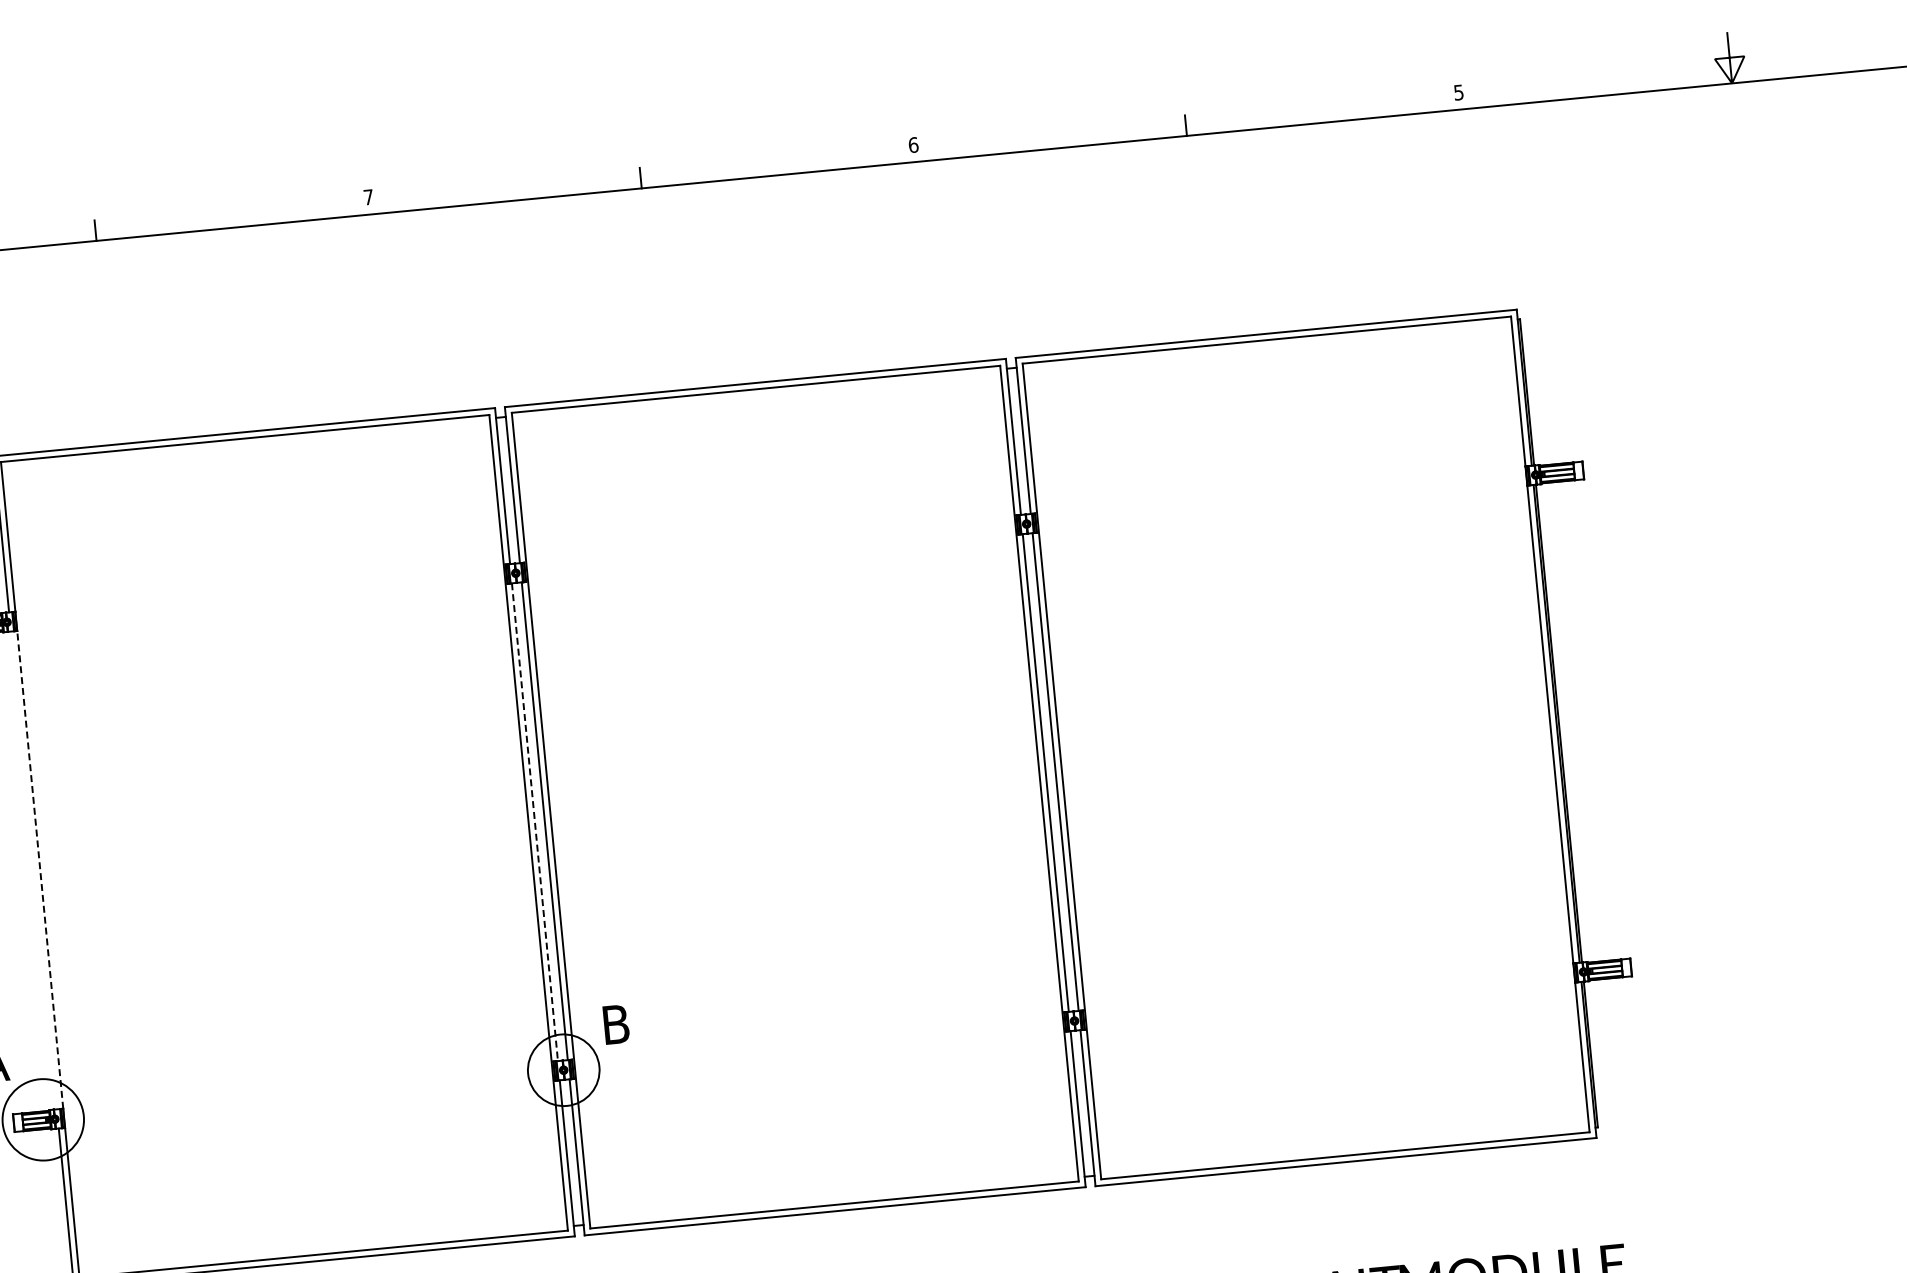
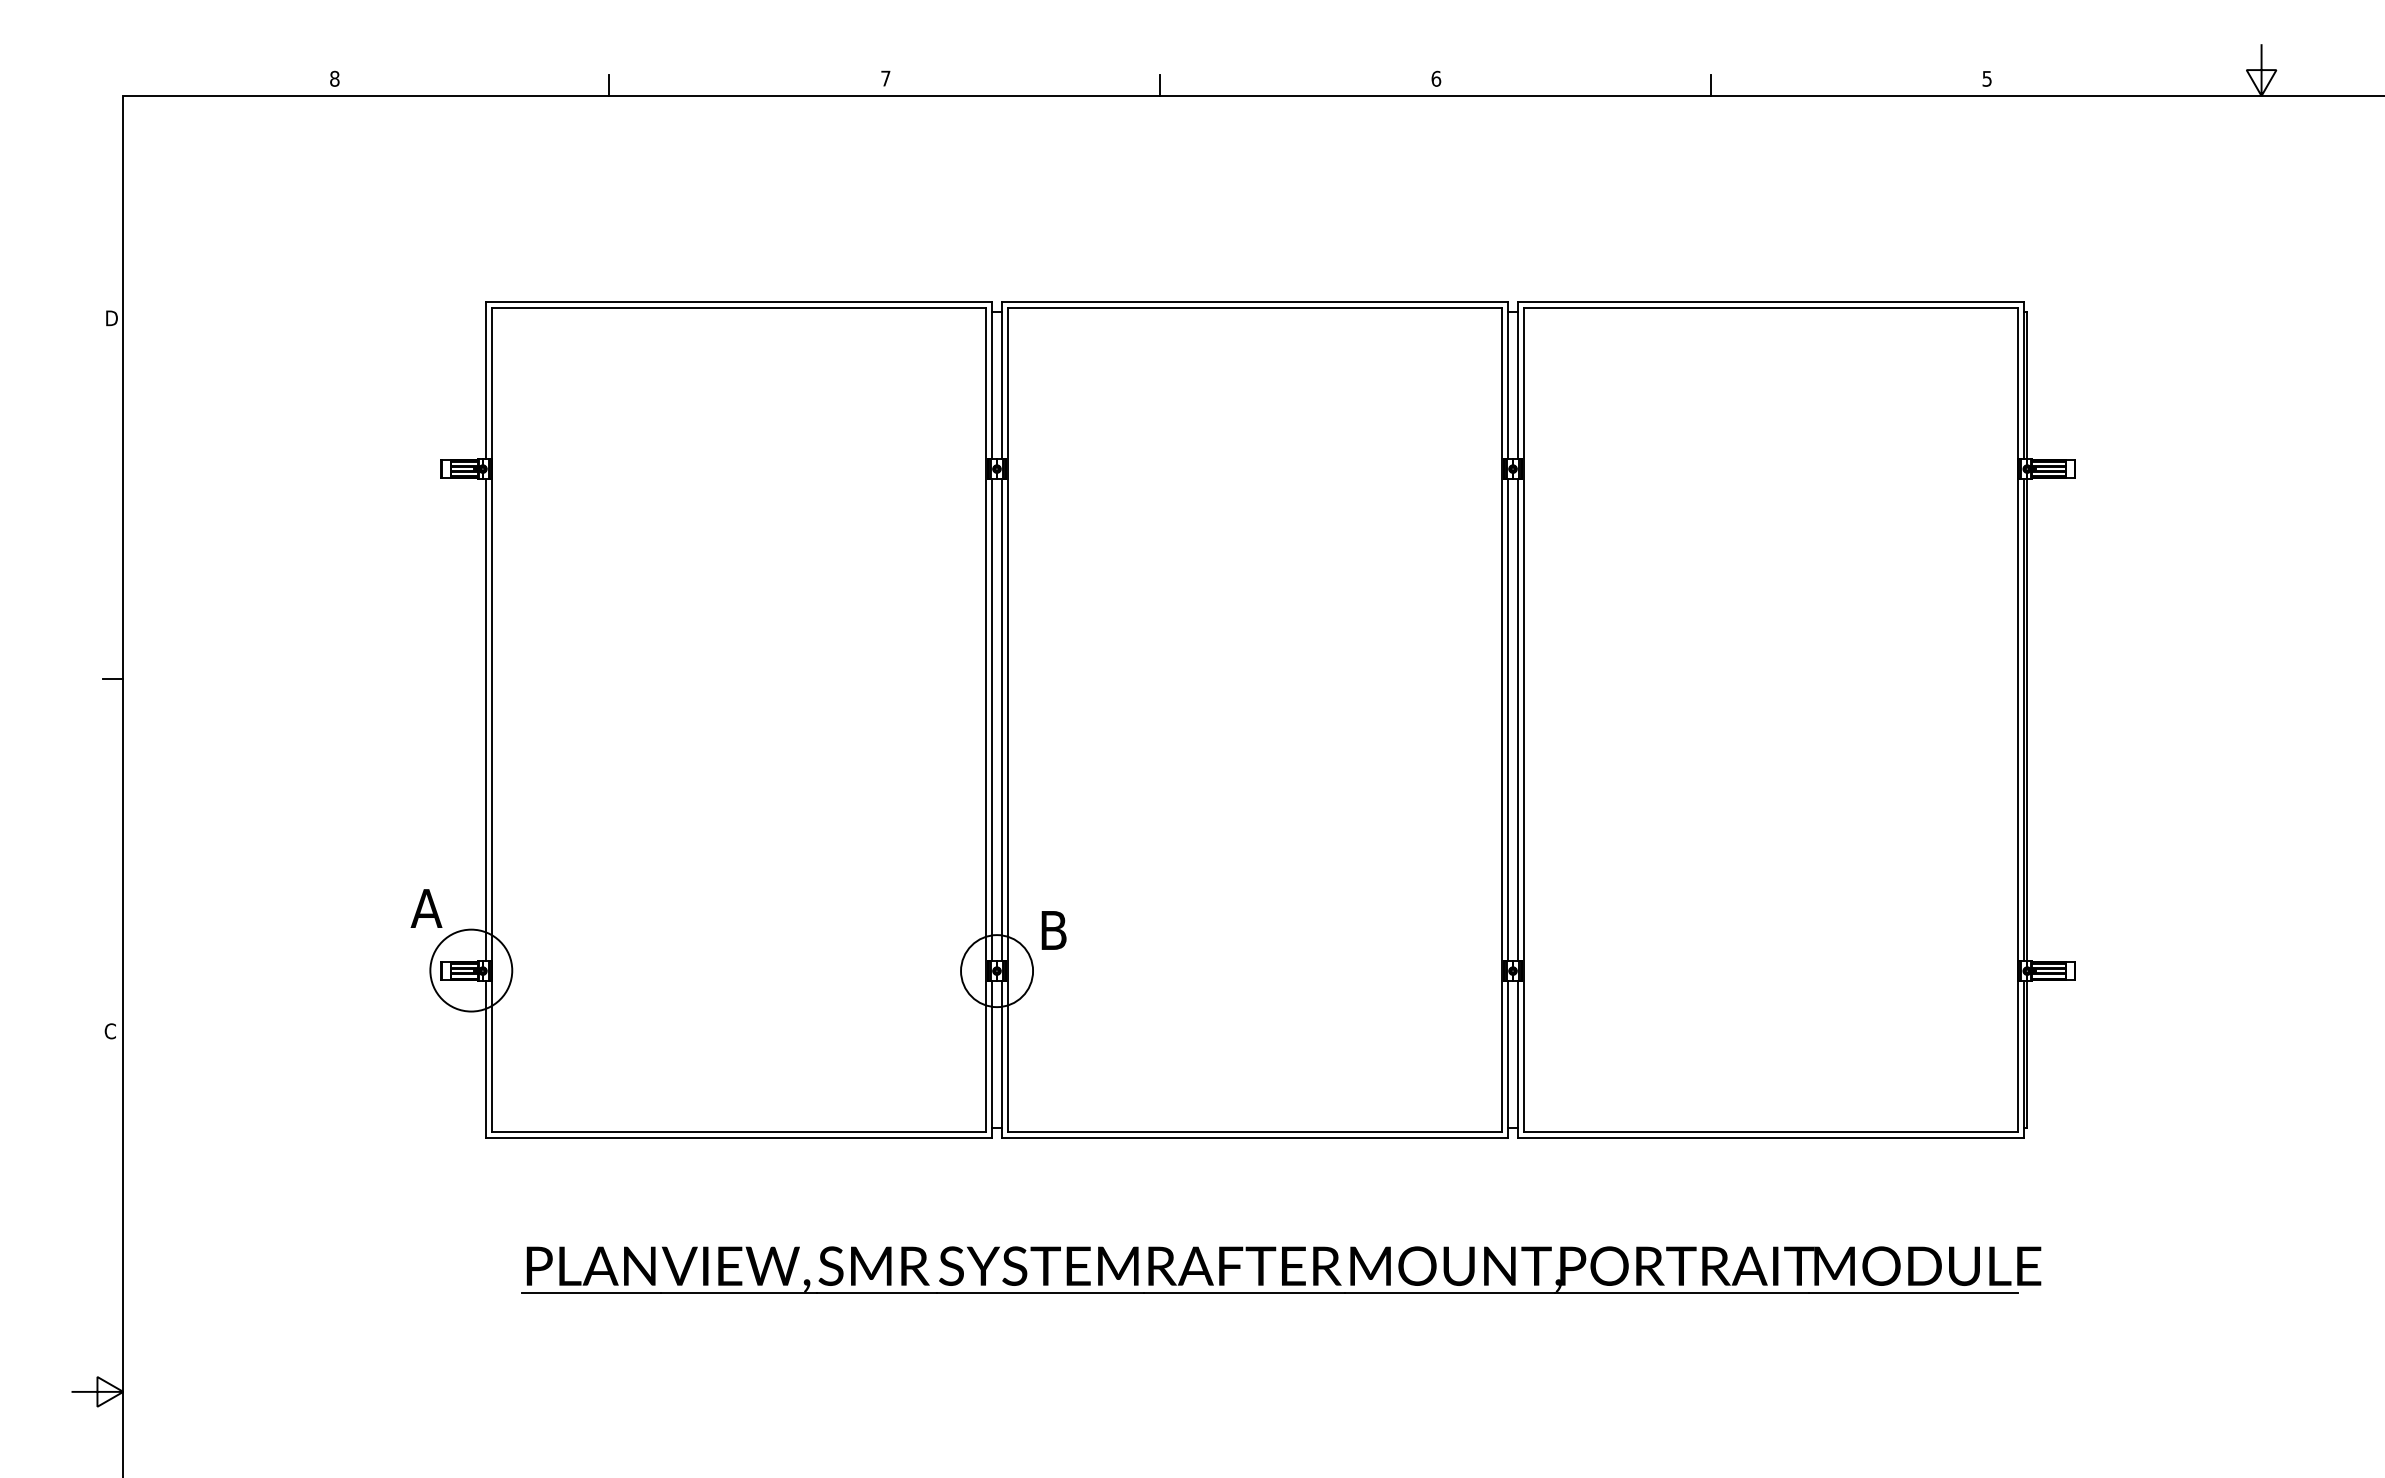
line: (535, 822) -> (992, 720), dashed -> solid
line: (34, 869) -> (486, 719), added
line: (40, 869) -> (492, 719), dashed -> solid

